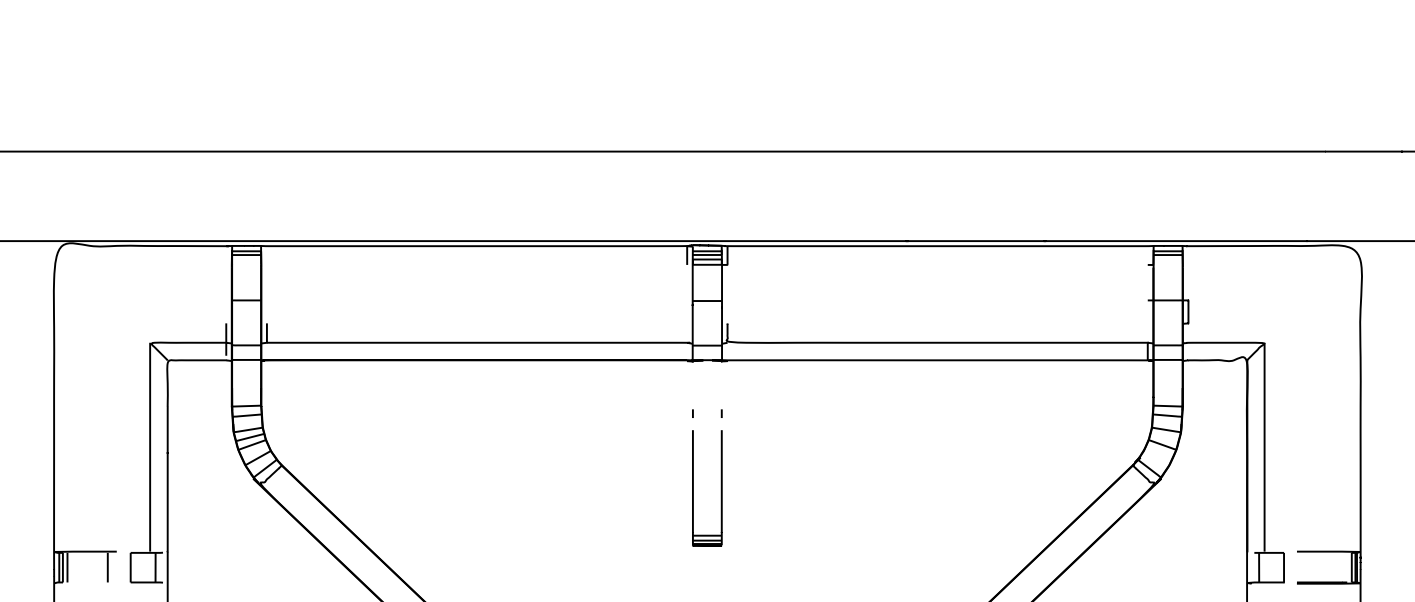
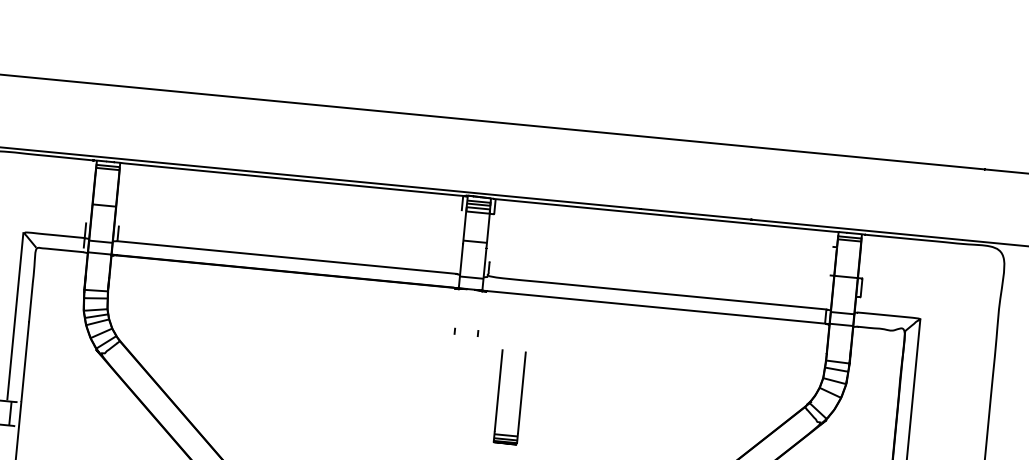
part: (720, 488) -> (520, 398), moved

